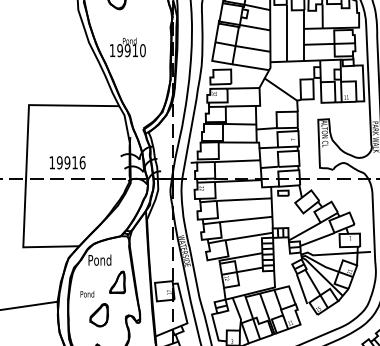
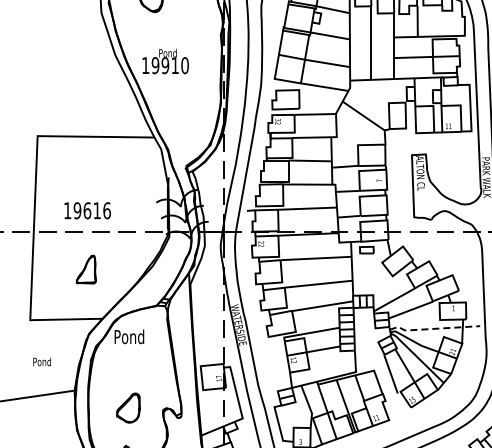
text: (67, 162) -> (87, 210), 19916 -> 19616
line: (334, 253) -> (432, 328), solid -> dashed
part: (116, 282) -> (85, 269), moved
text: (86, 293) -> (41, 361), moved

